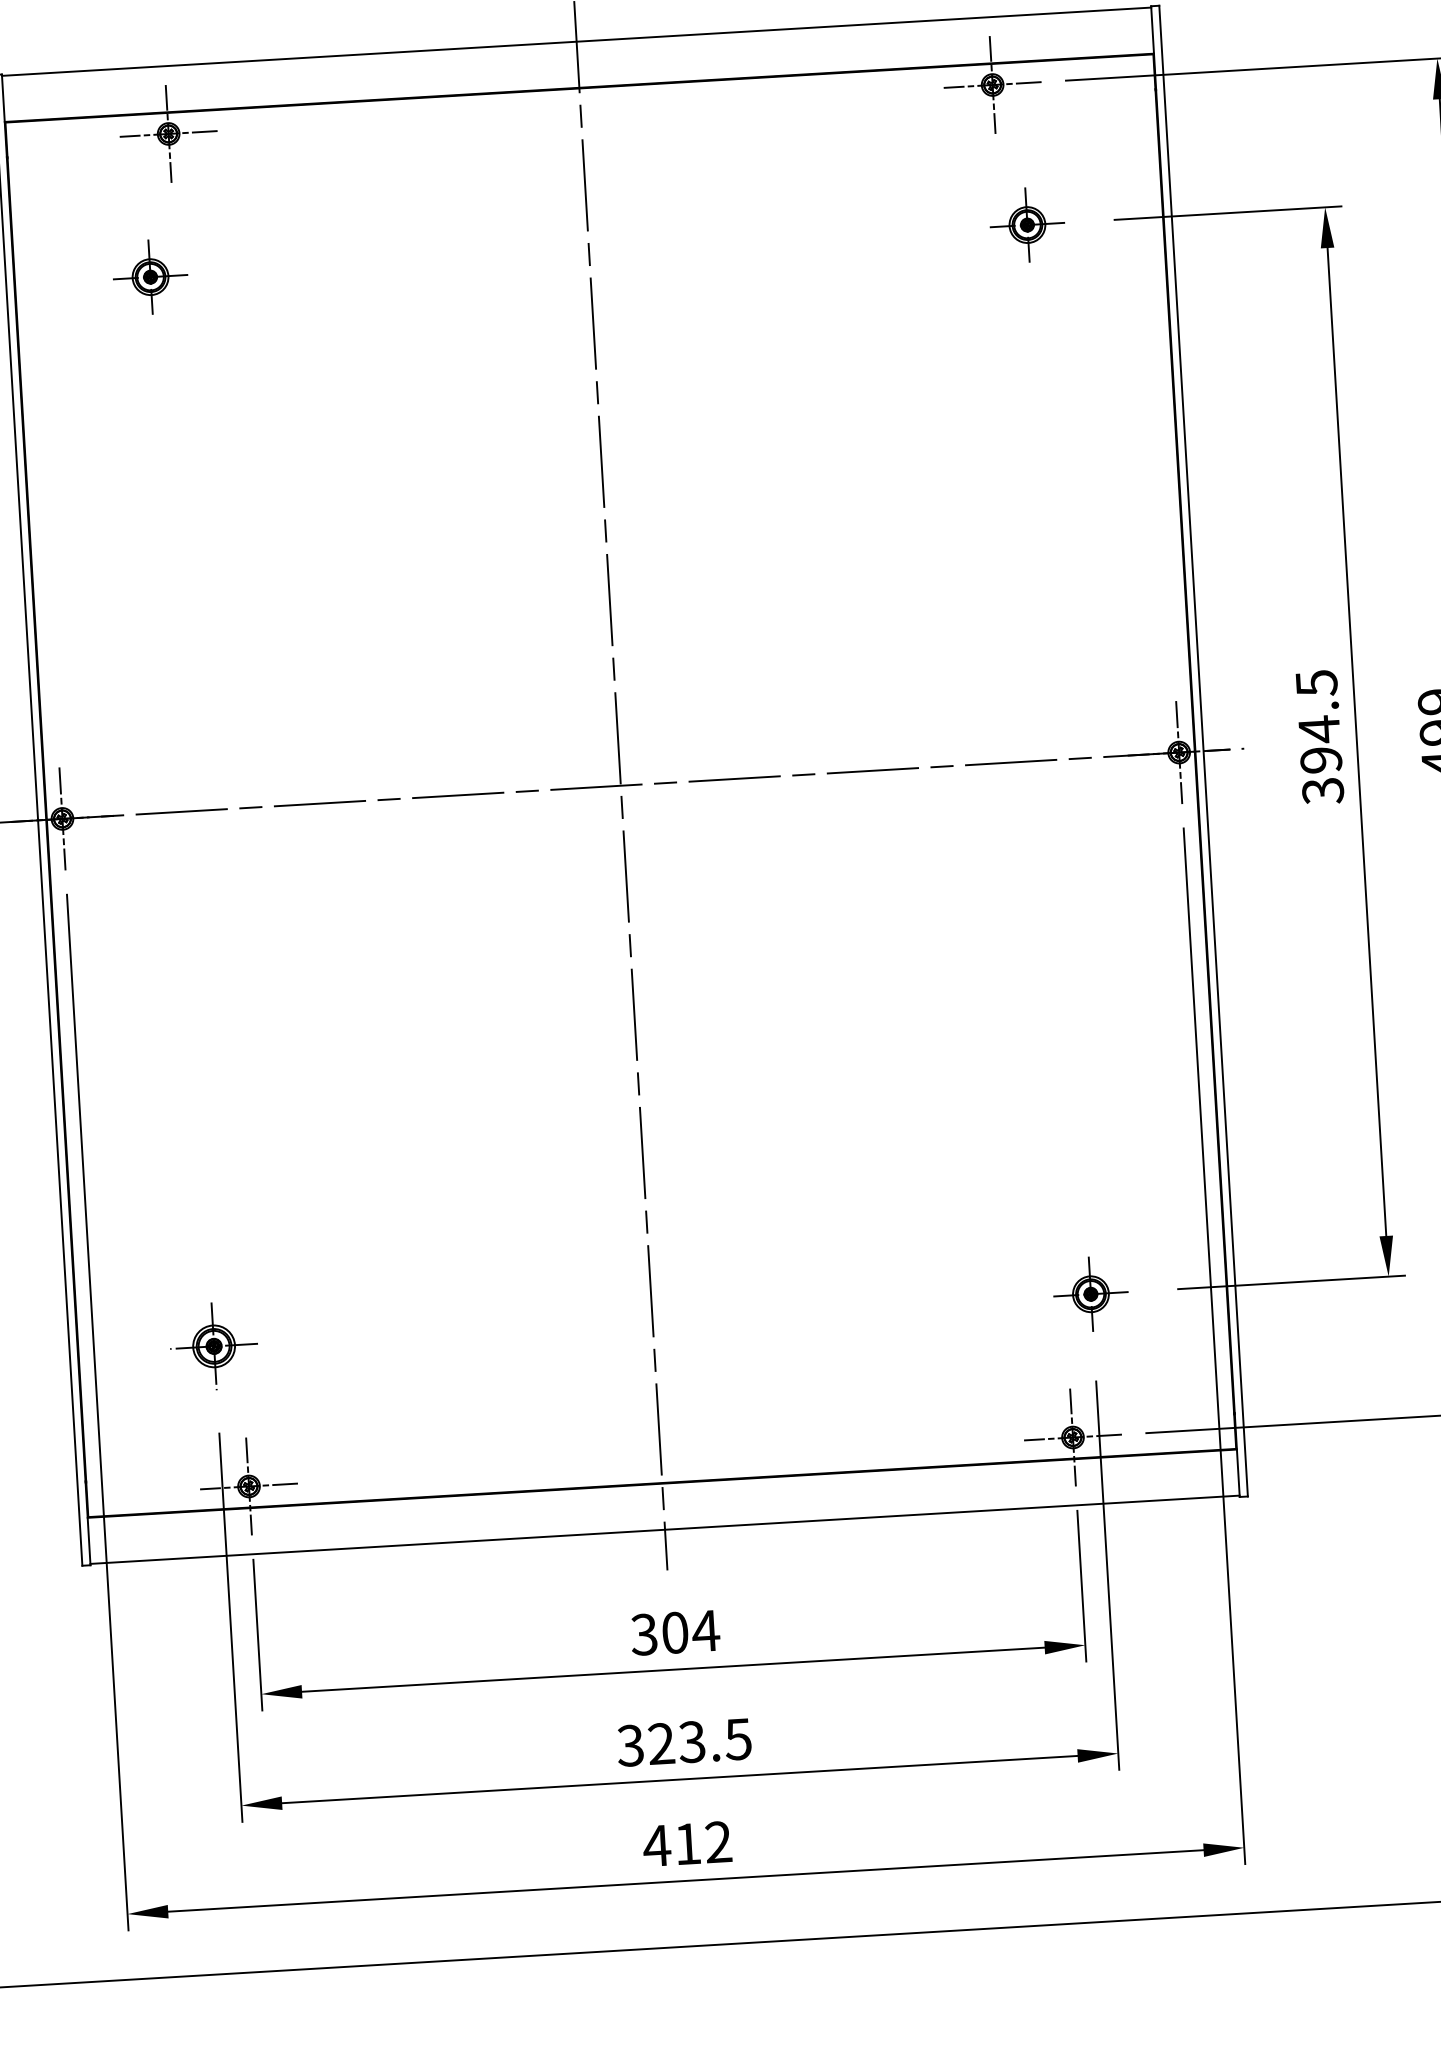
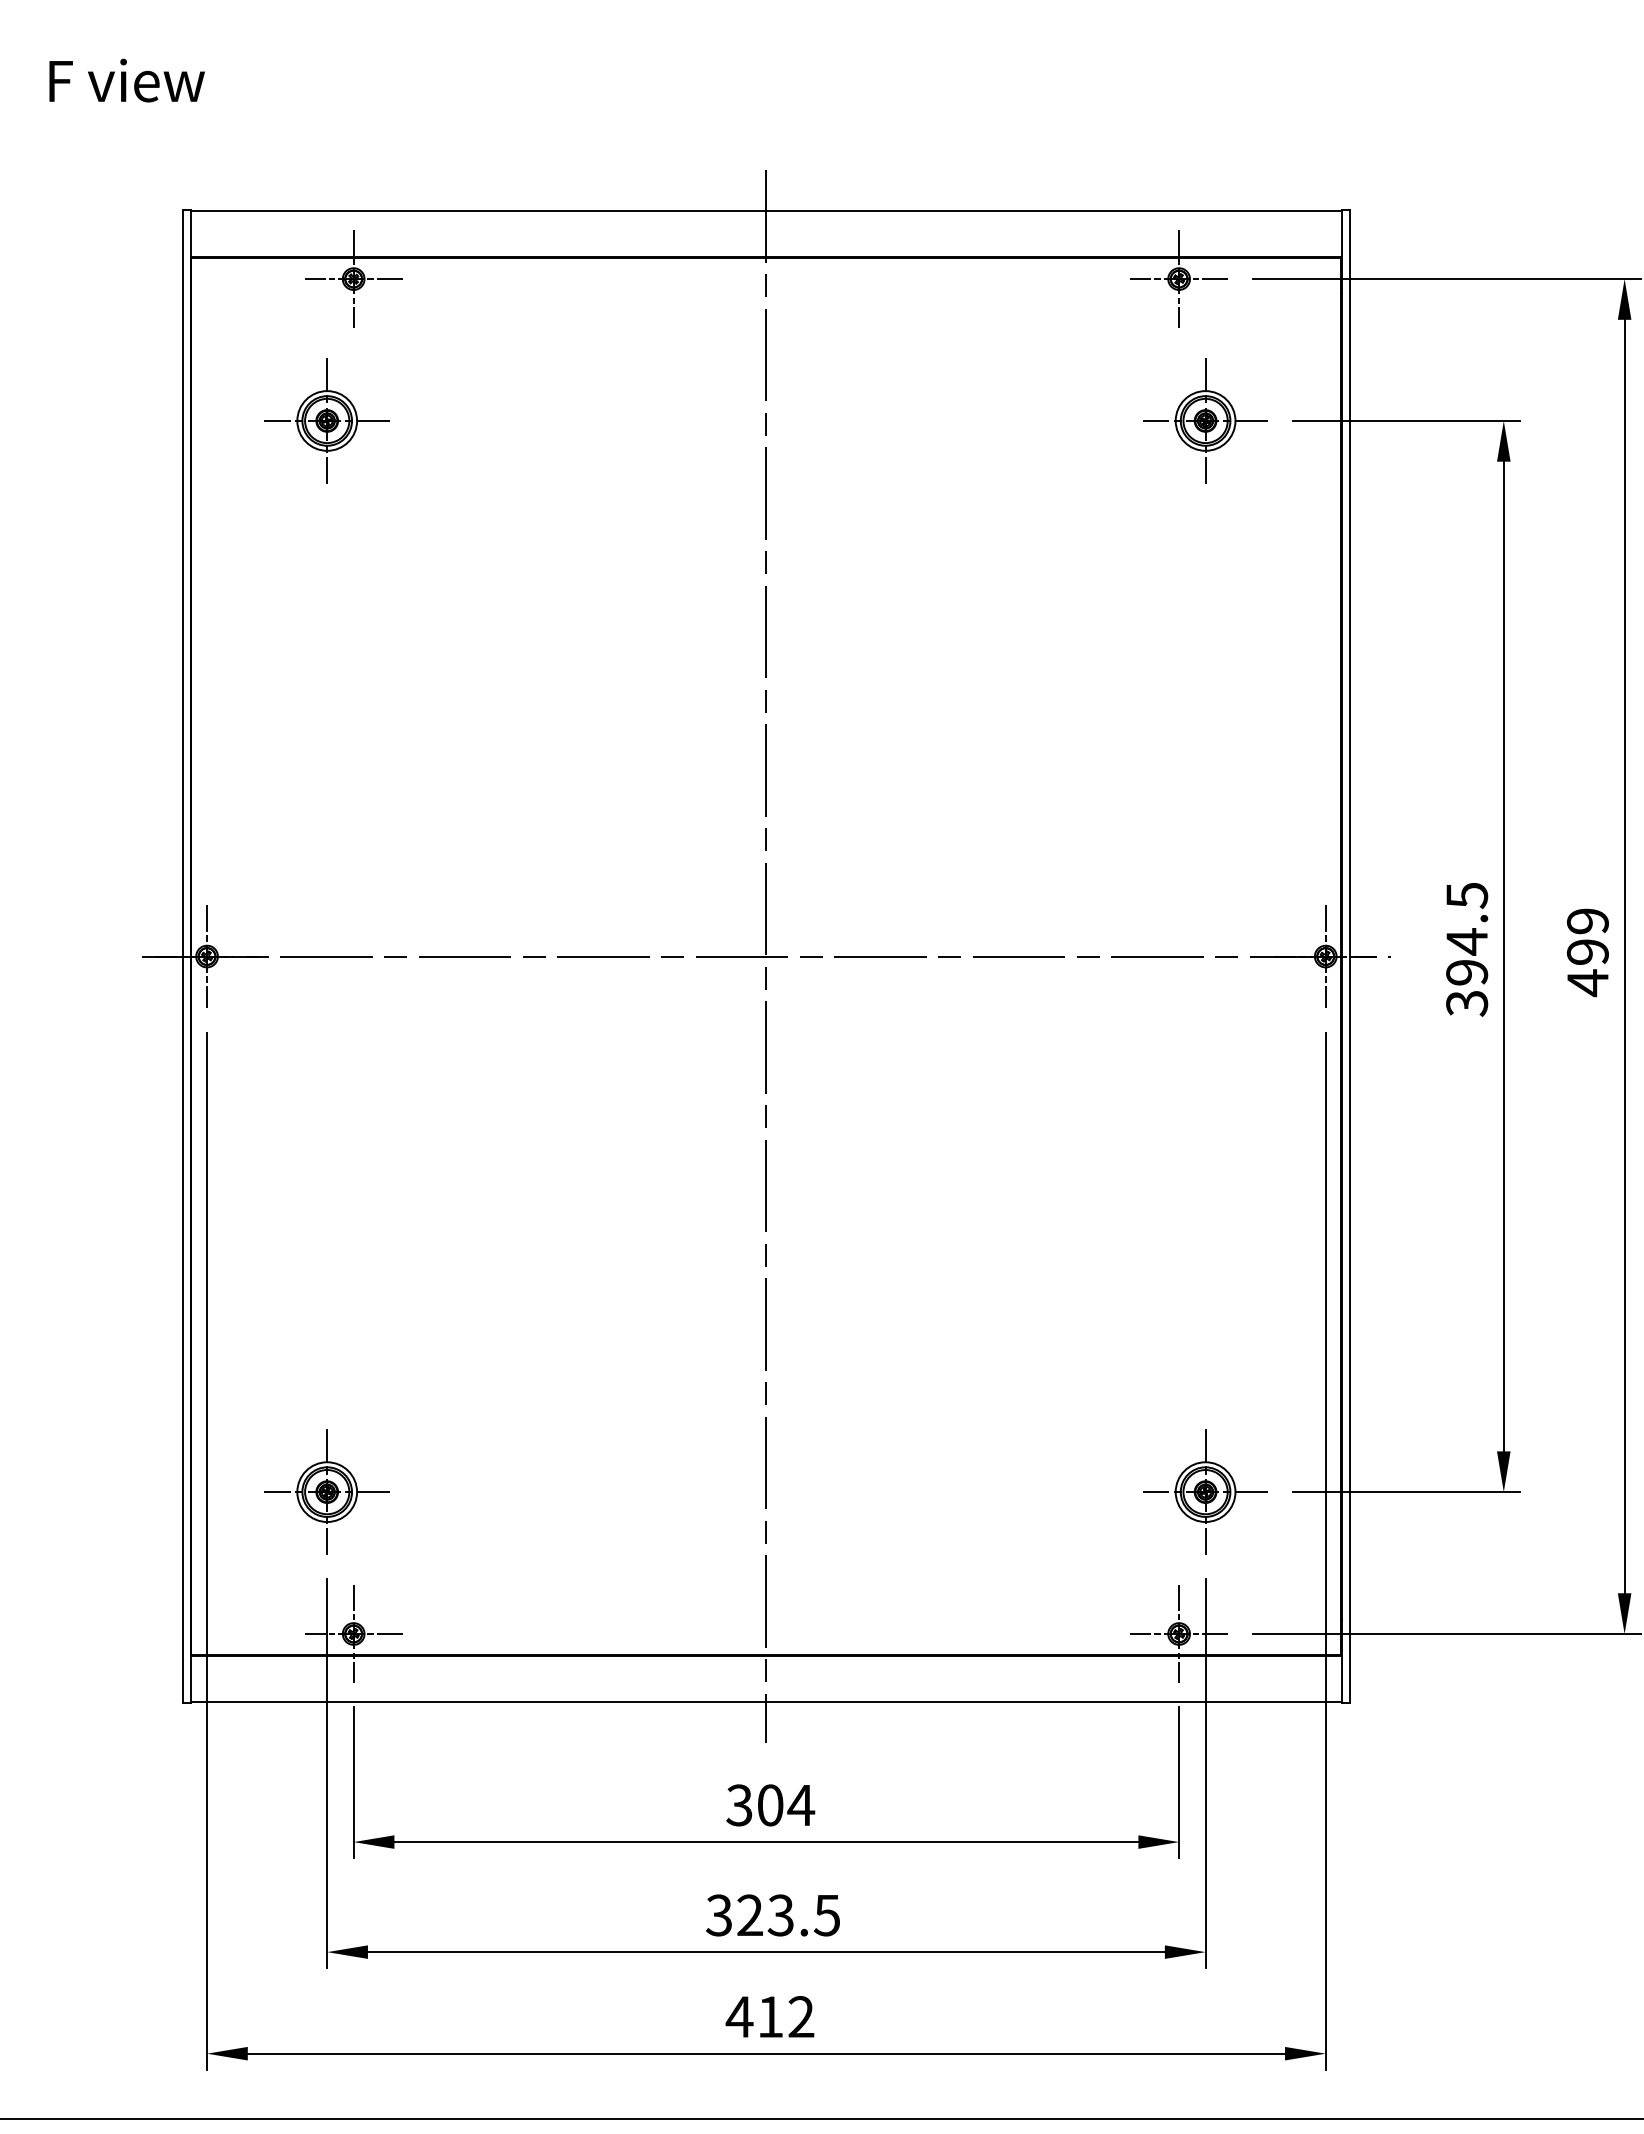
part: (1027, 224) -> (1205, 420), size x1.67
part: (149, 276) -> (326, 420), size x1.67
part: (1090, 1293) -> (1205, 1491), size x1.67
part: (213, 1345) -> (326, 1491), size x1.43

